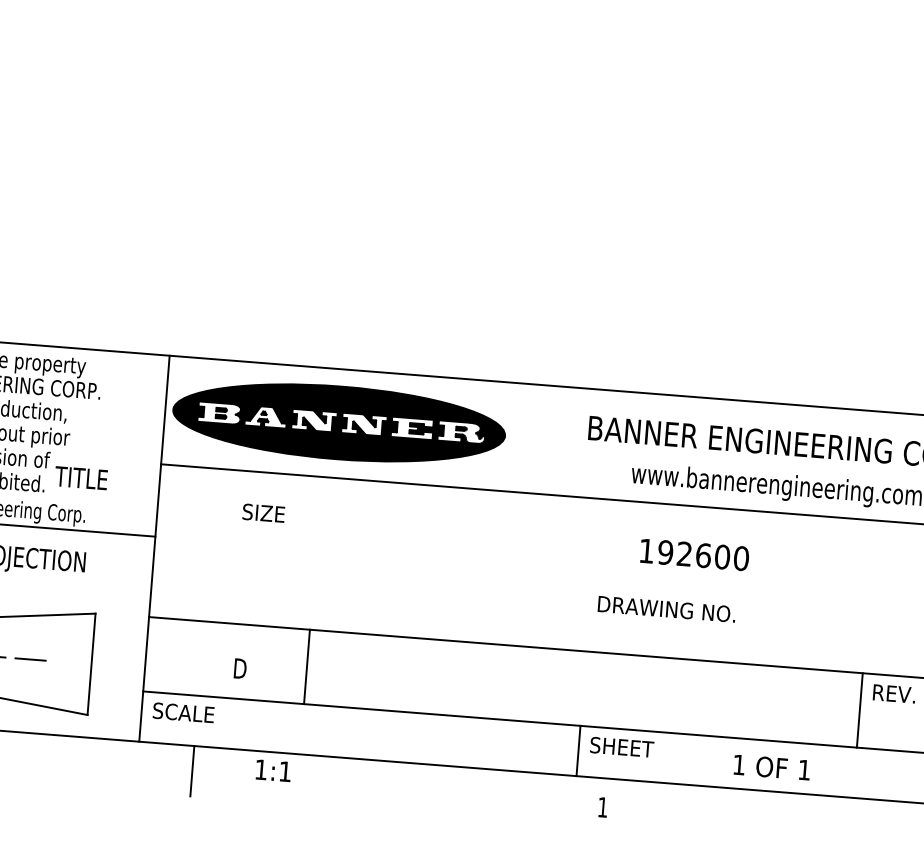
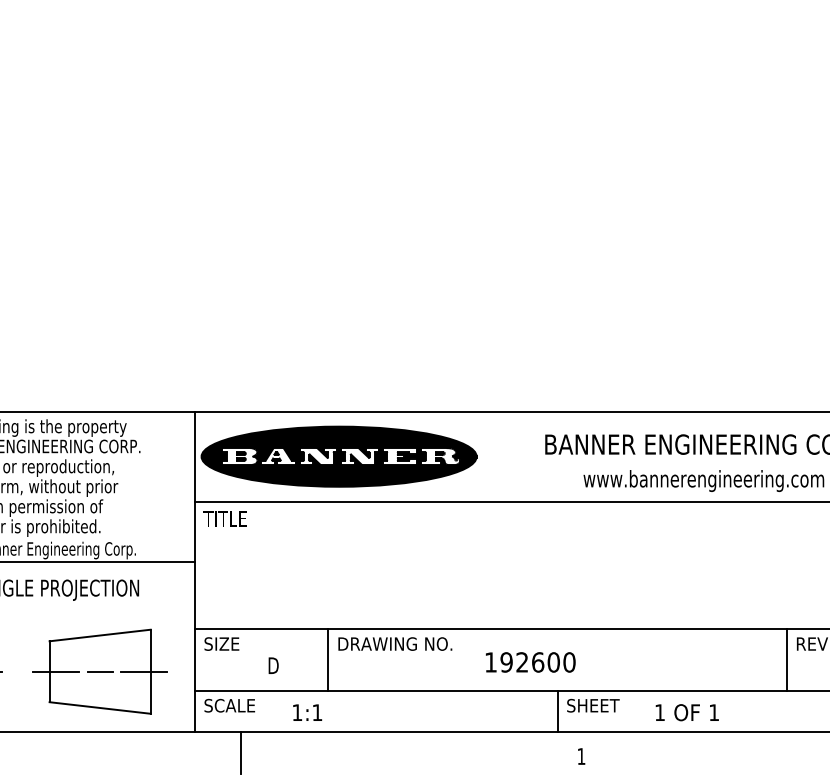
text: (80, 477) -> (224, 518), moved
text: (263, 512) -> (221, 643), moved
text: (694, 554) -> (530, 662), moved
text: (667, 608) -> (395, 643), moved
line: (84, 663) -> (144, 671), added
text: (771, 767) -> (686, 712), moved
text: (273, 770) -> (307, 712), moved

